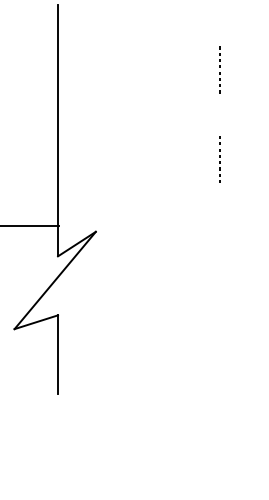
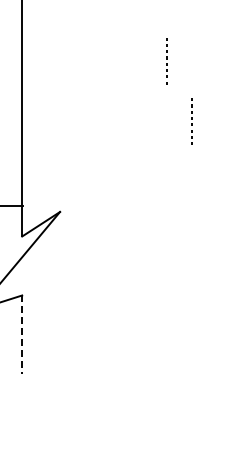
line: (219, 67) -> (166, 58), moved
line: (219, 157) -> (191, 119), moved
line: (58, 355) -> (22, 335), solid -> dashed

